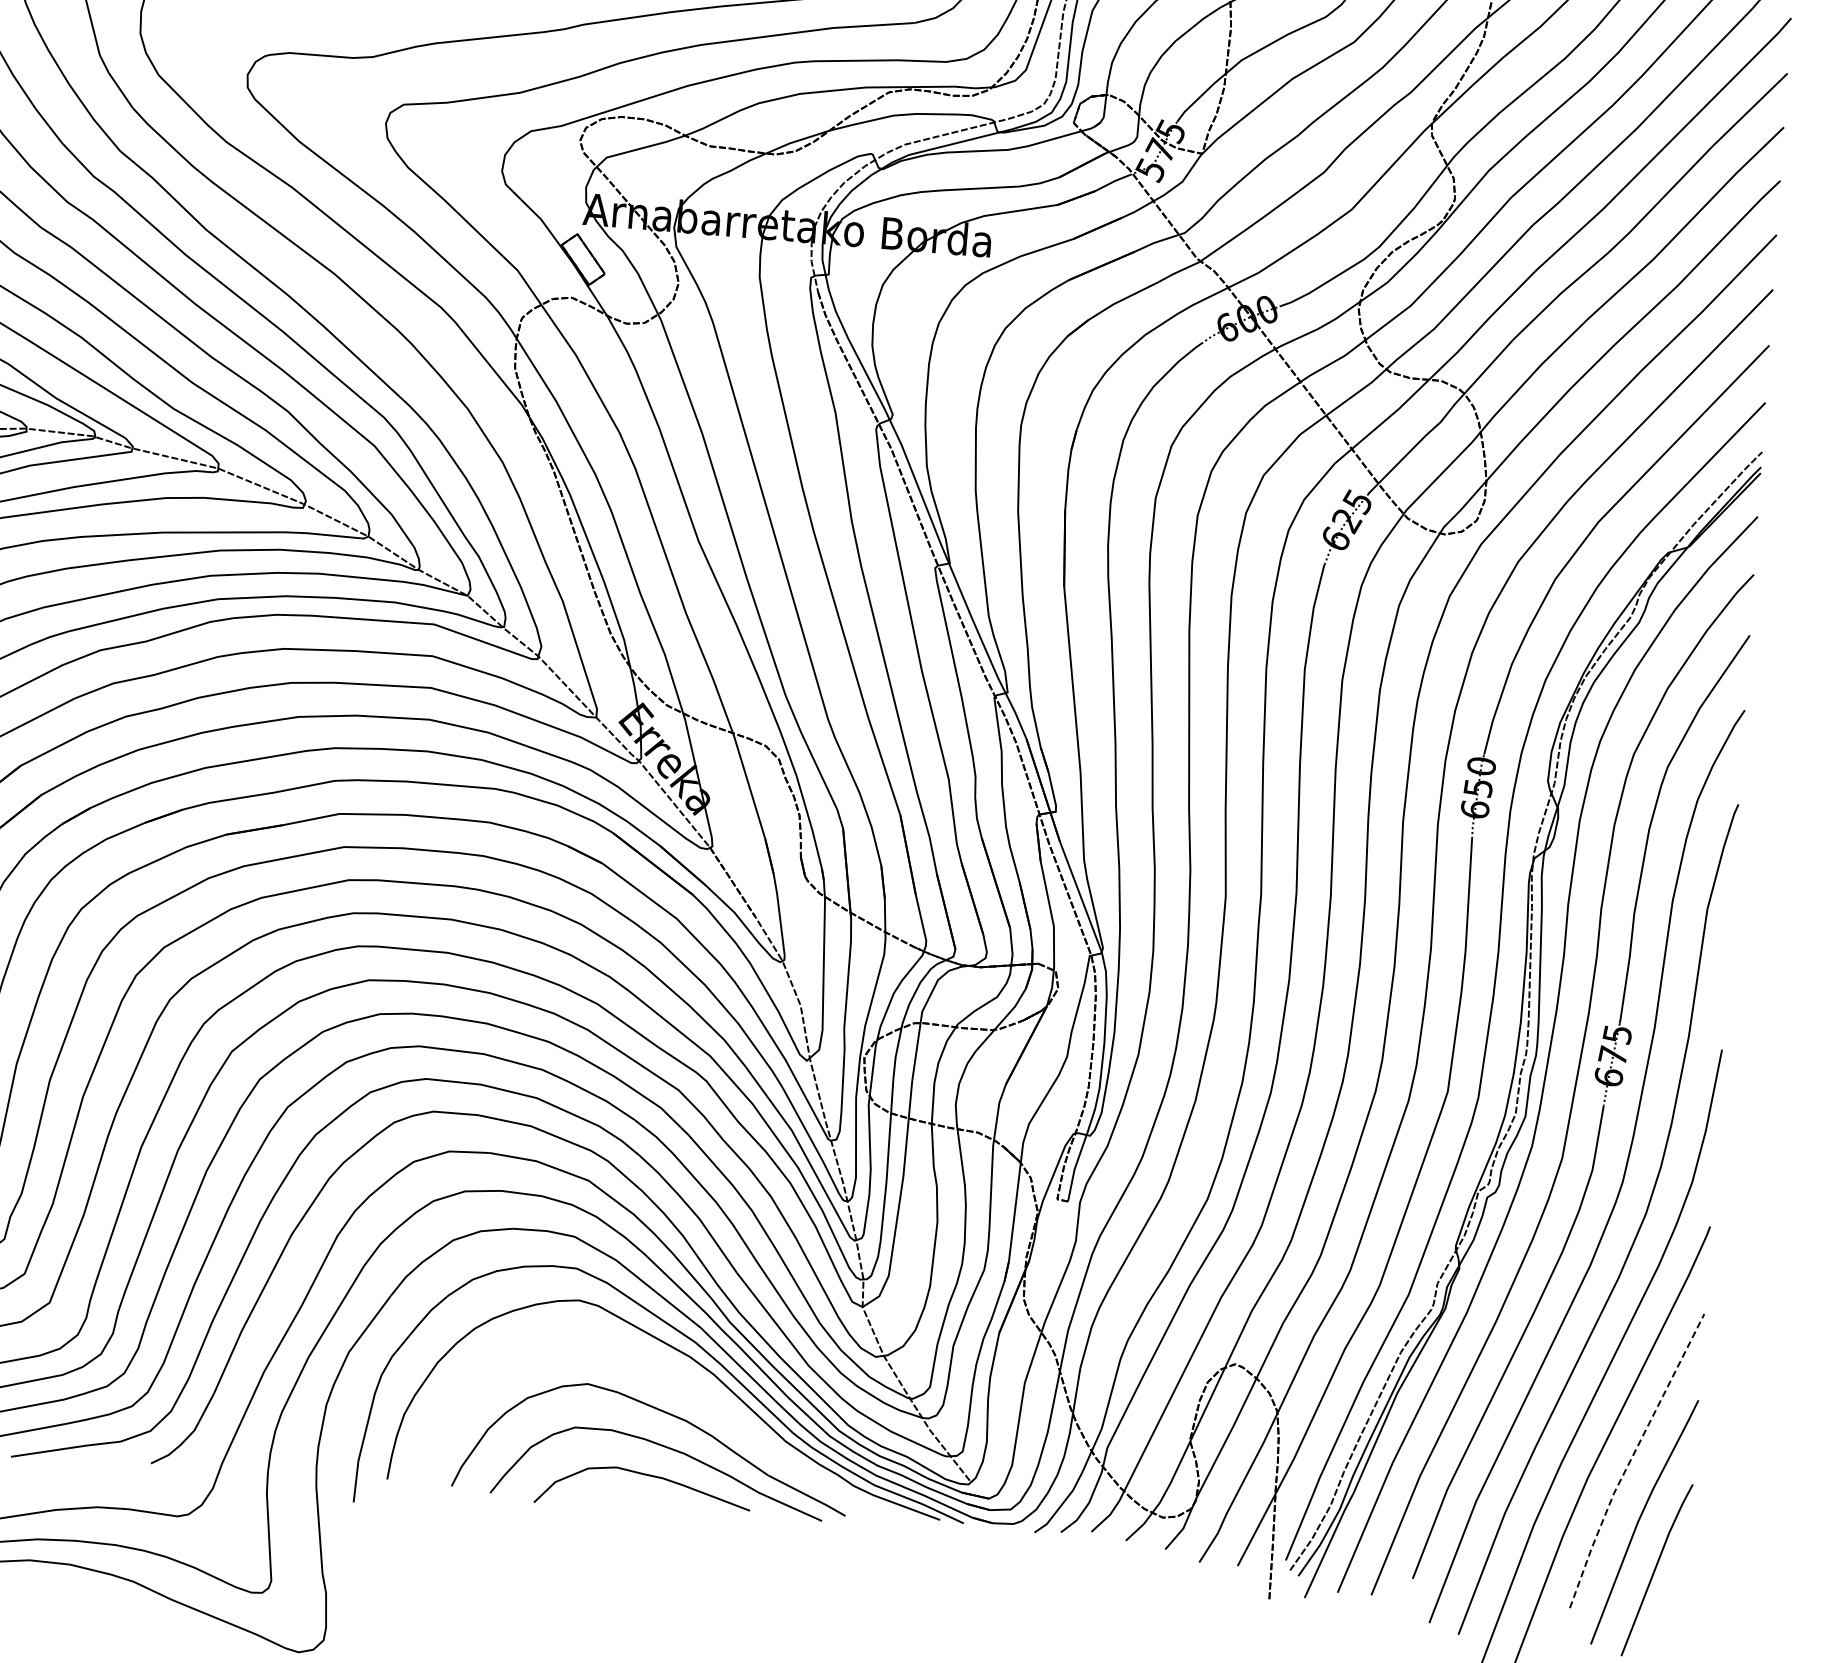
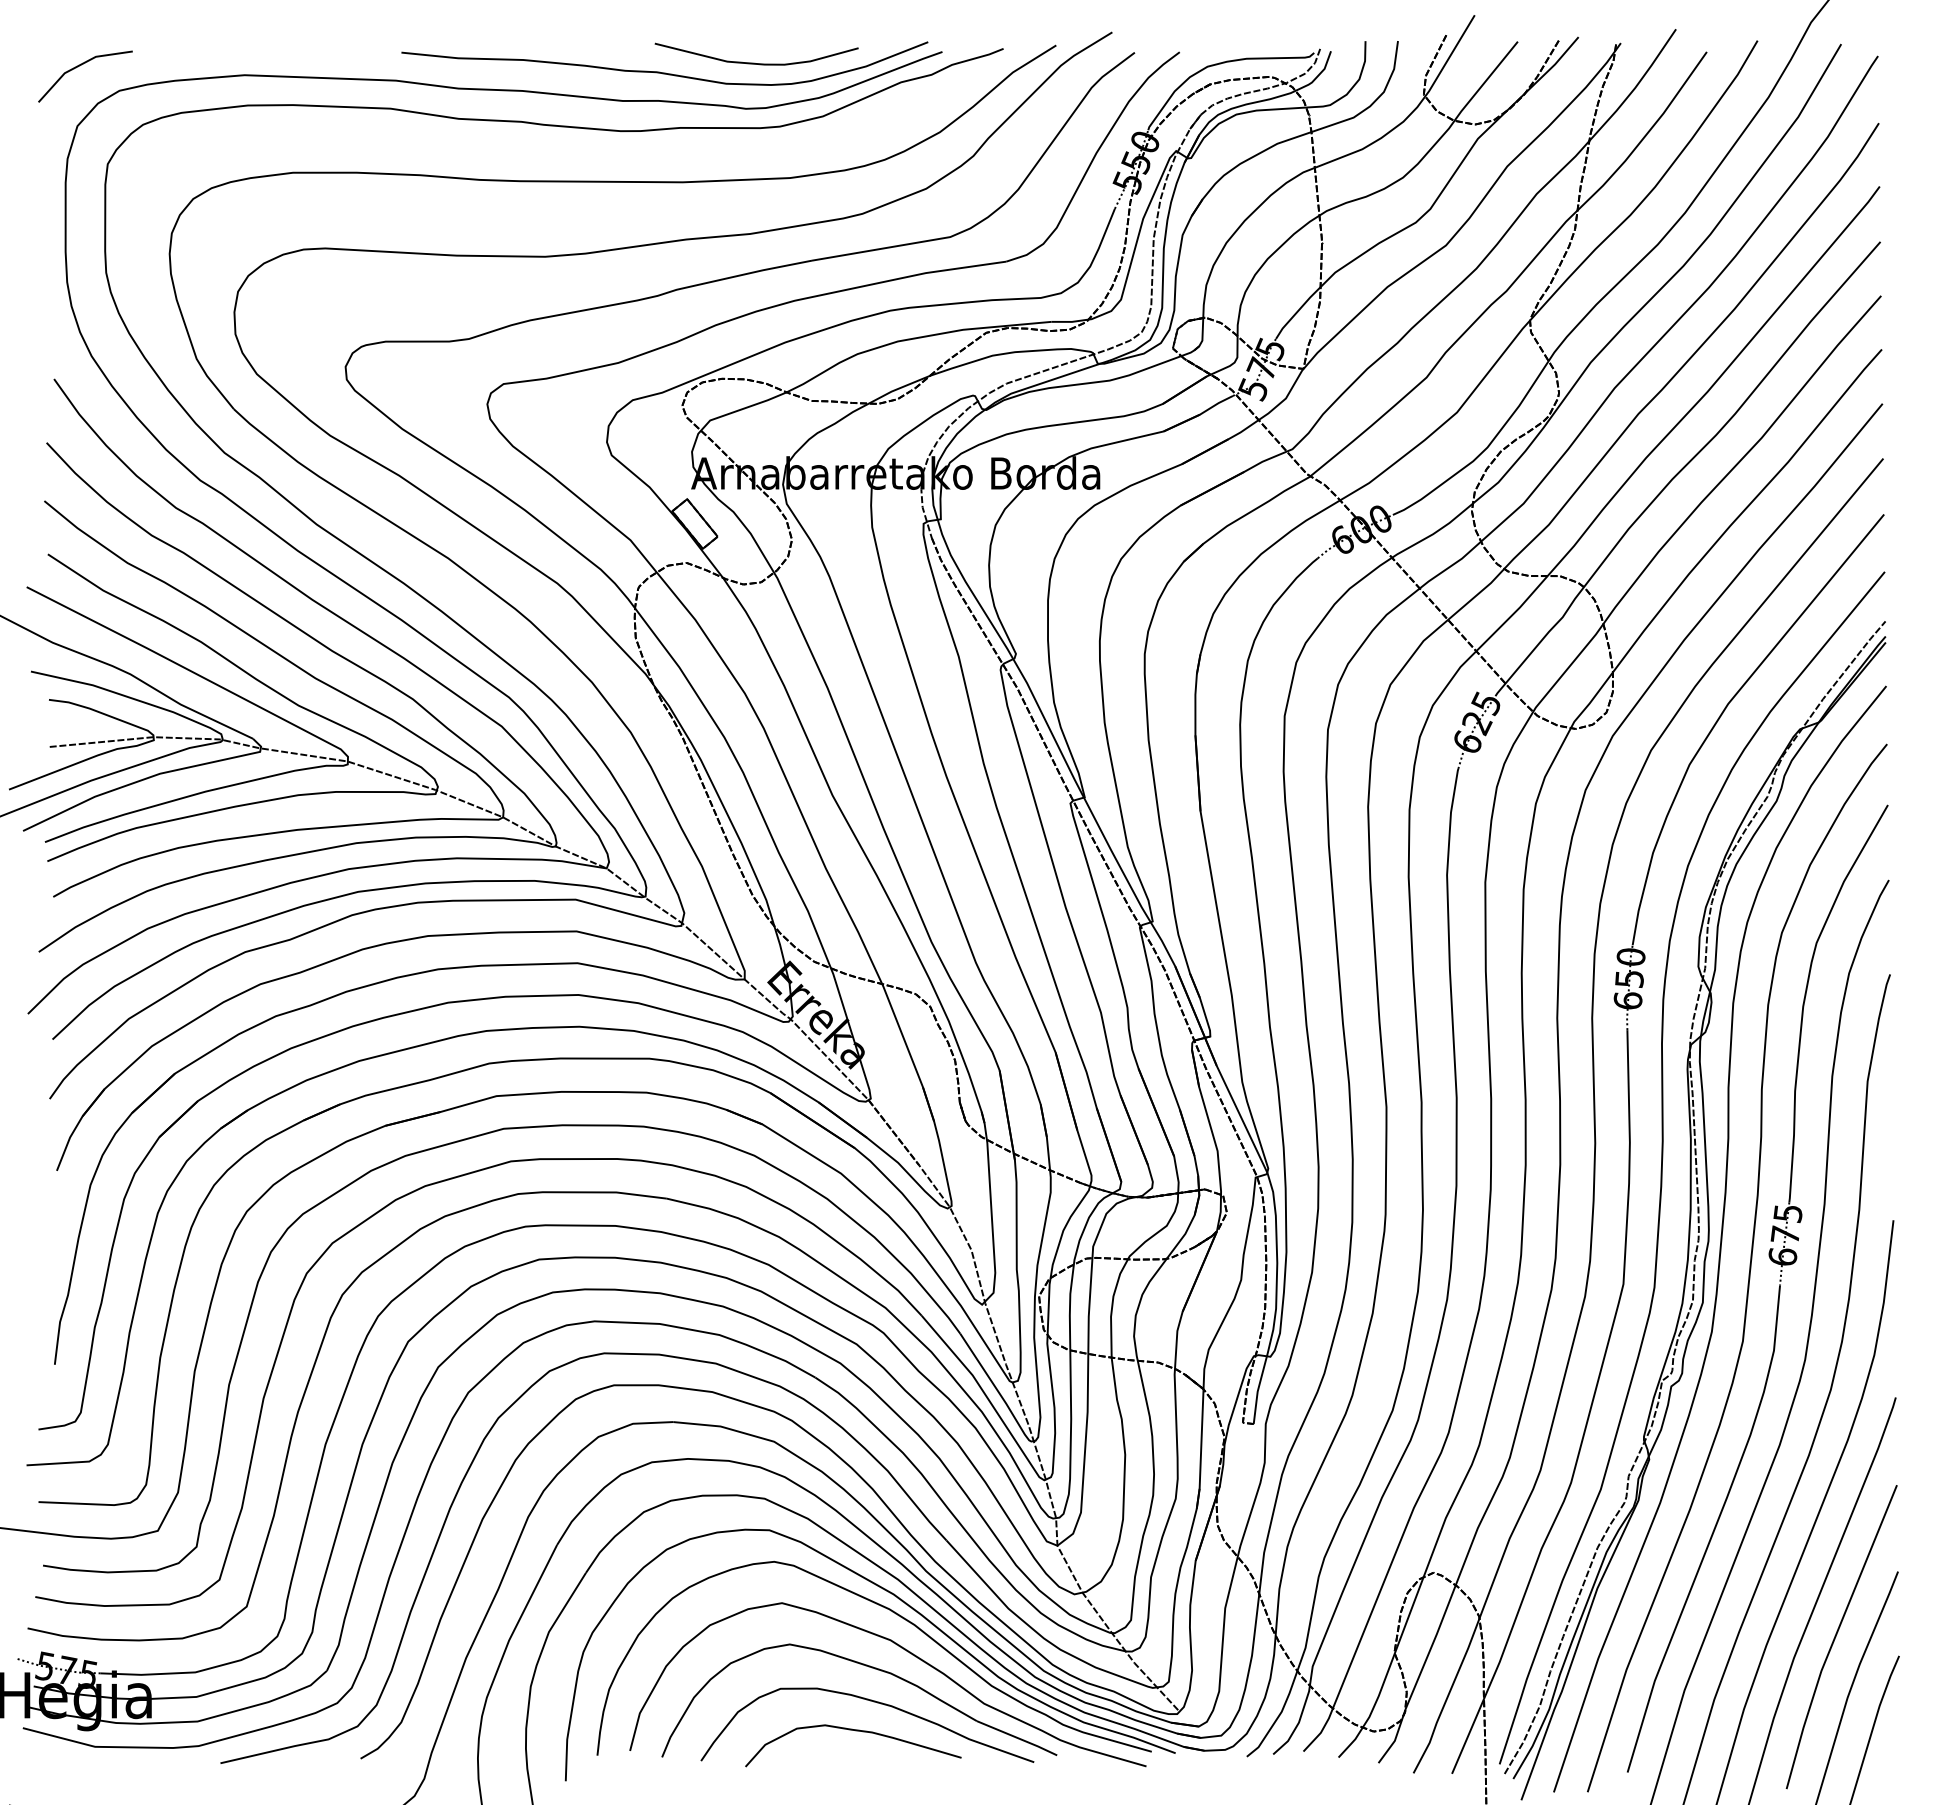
curve: (704, 1401) -> (907, 1652), added
line: (1630, 1458) -> (1835, 1635), dashed -> solid

